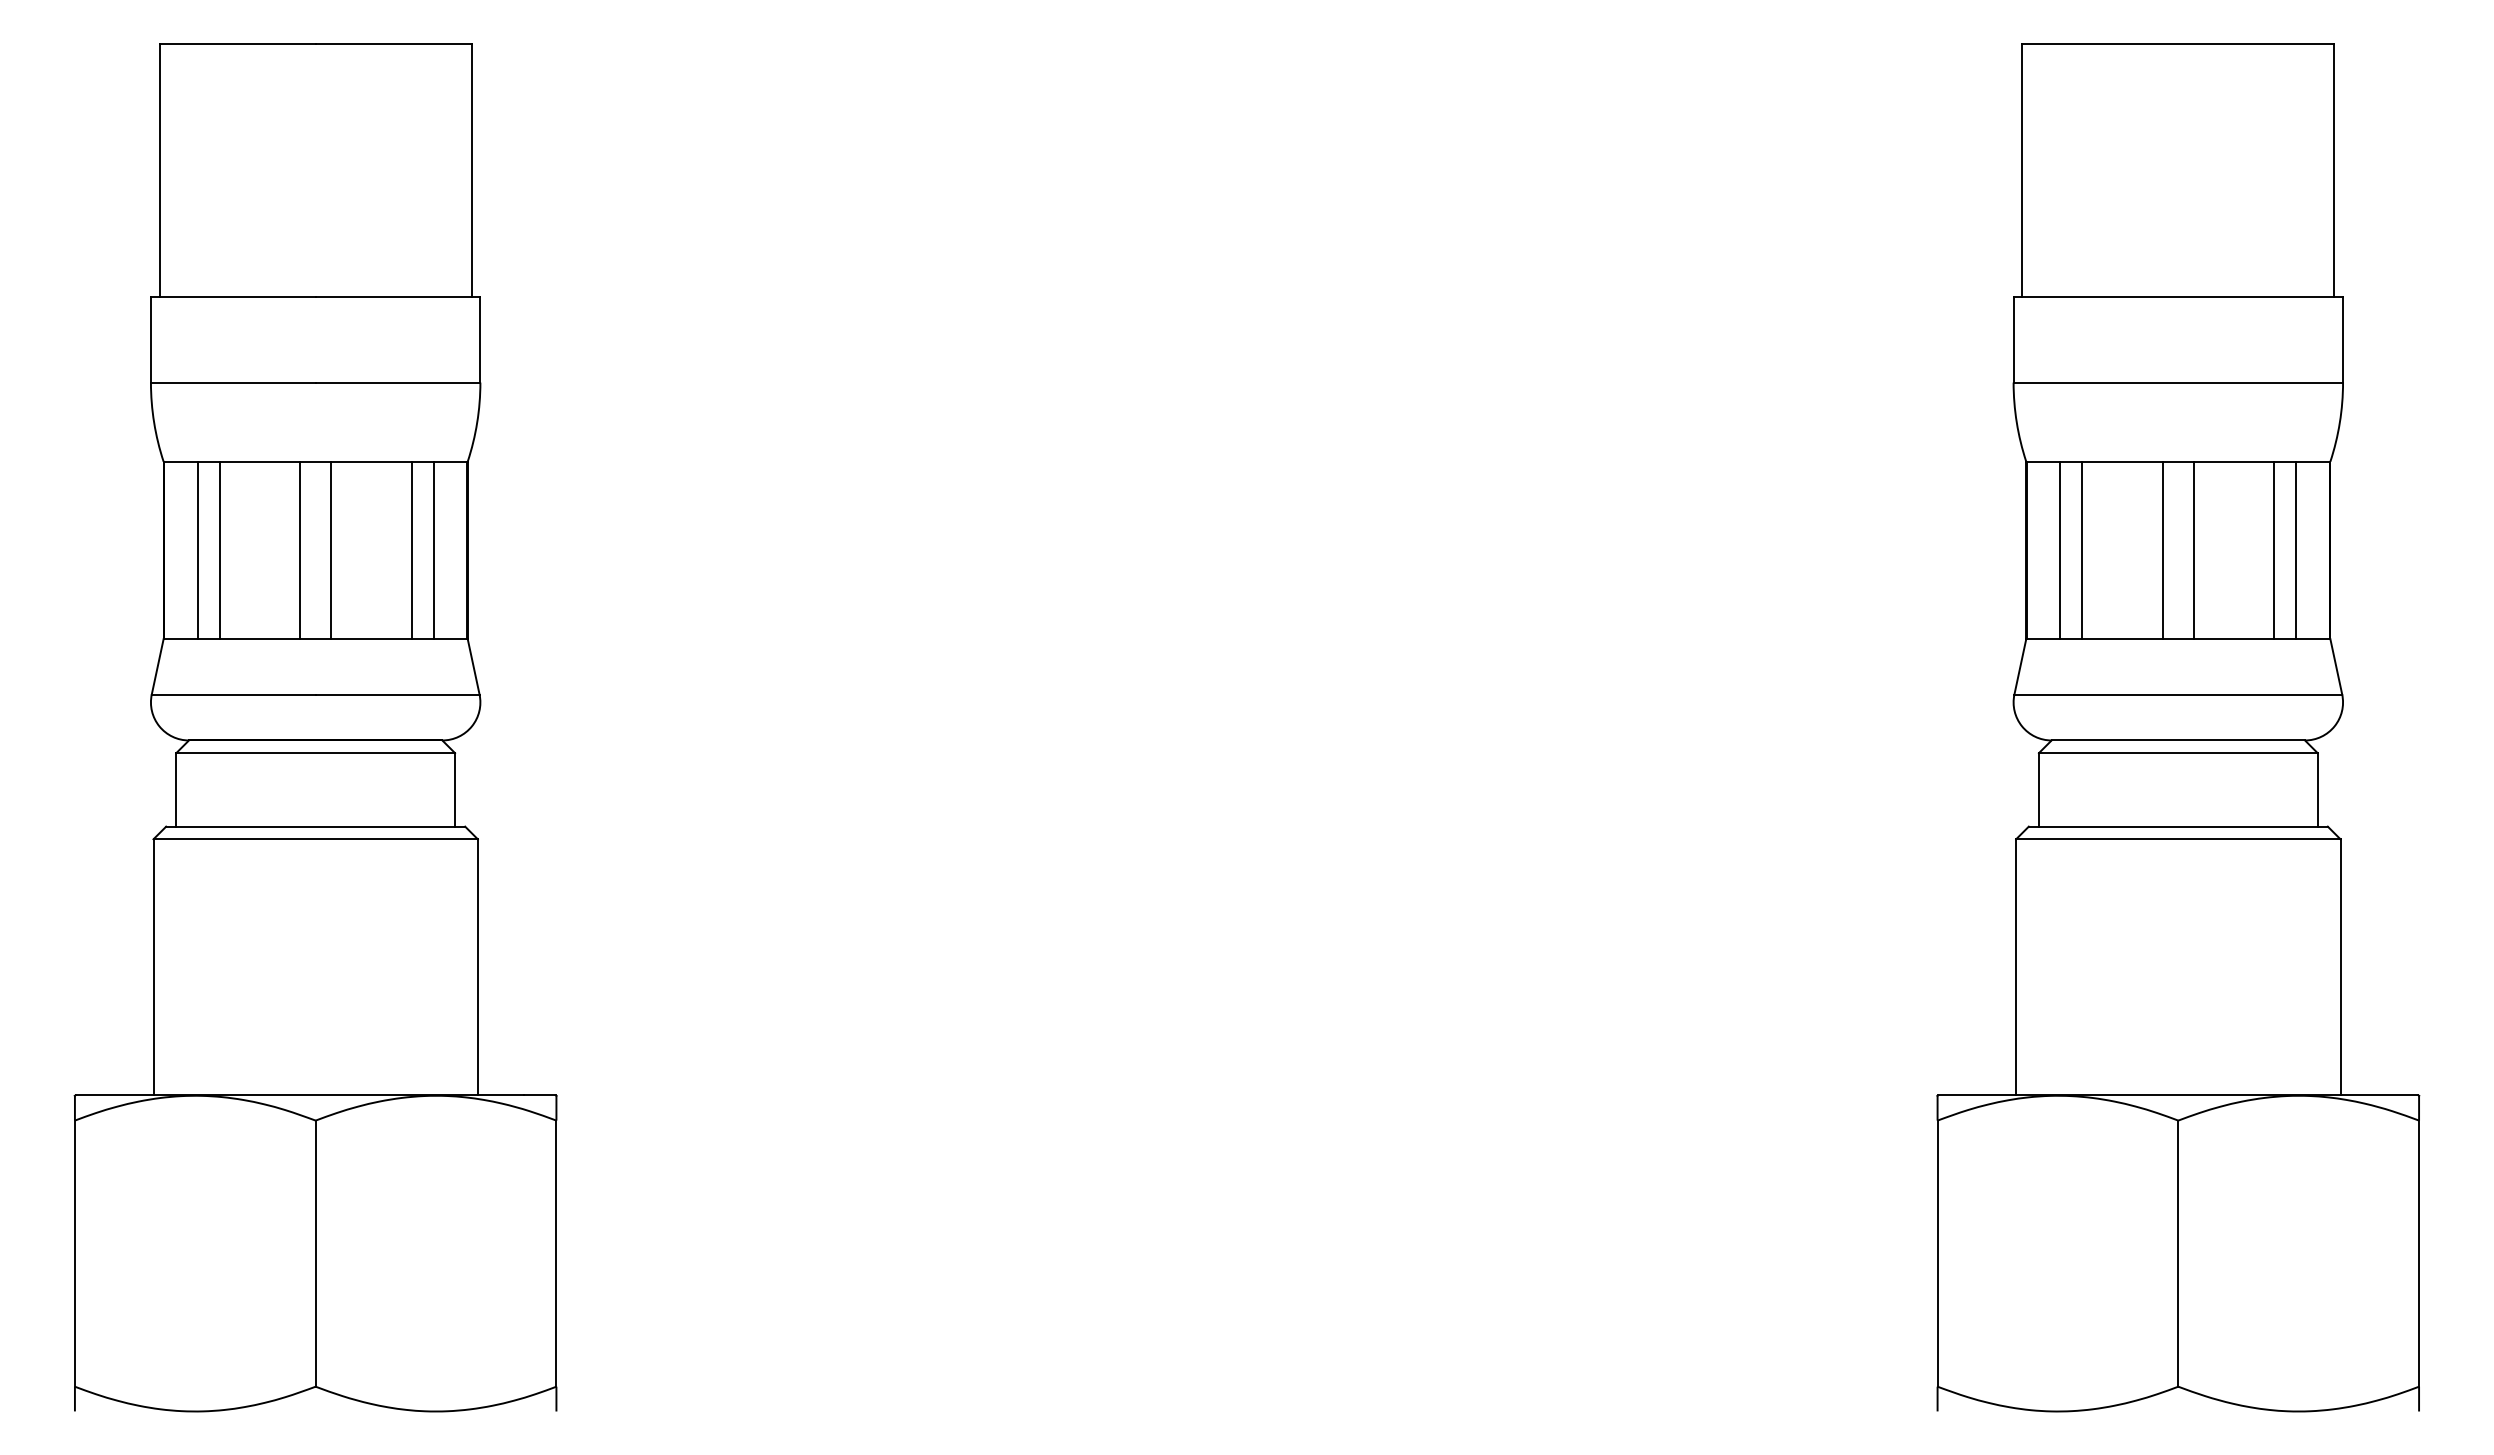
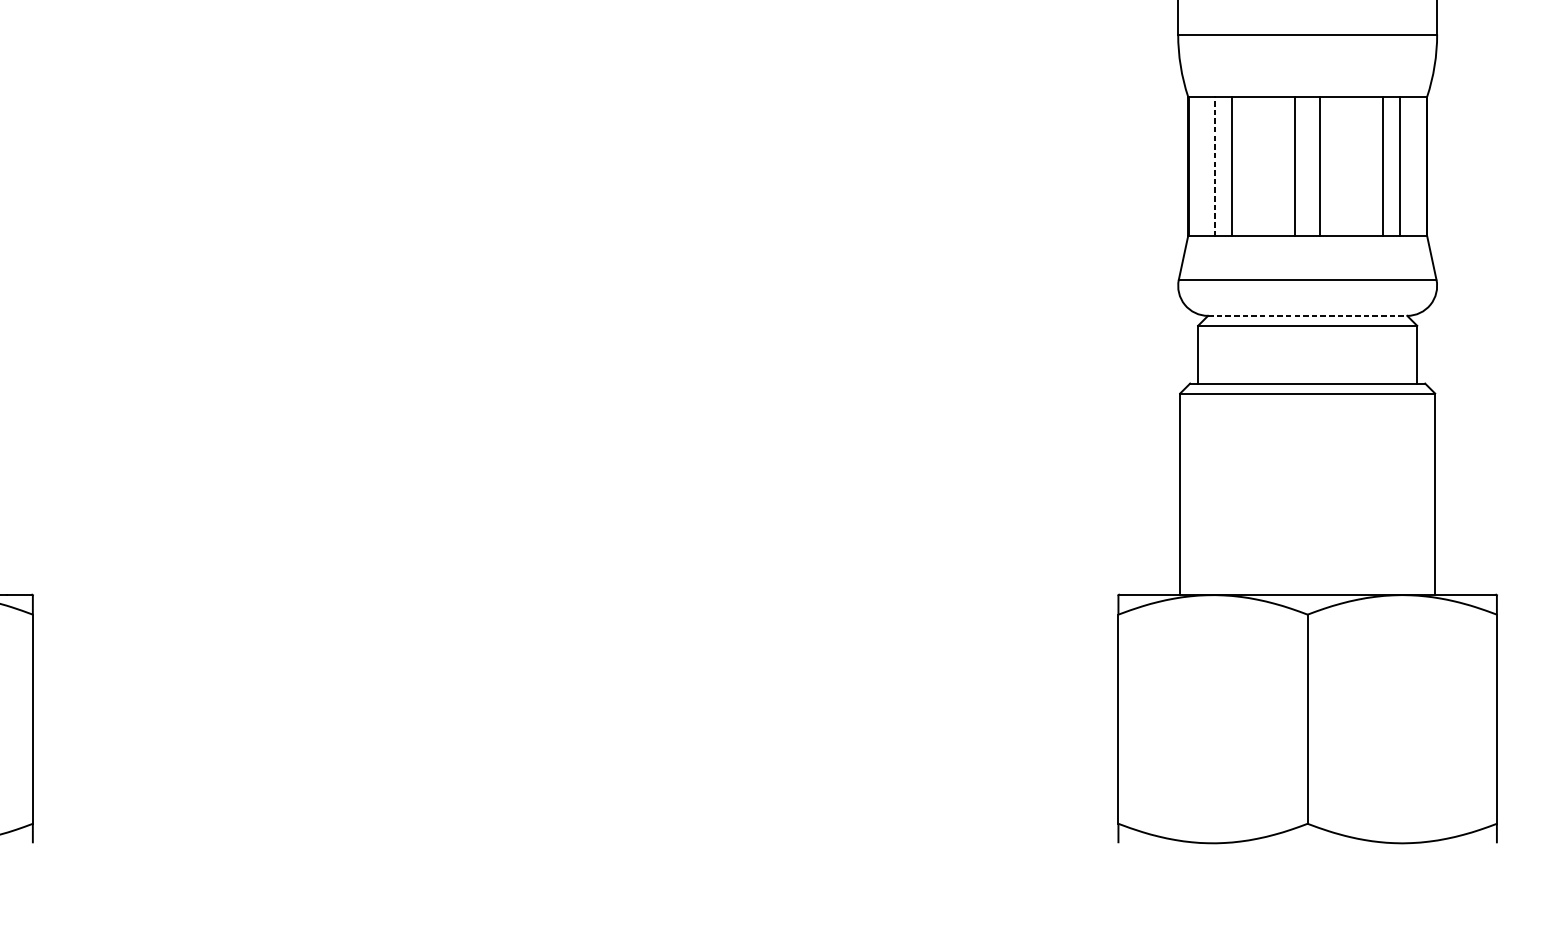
line: (2060, 550) -> (1215, 166), solid -> dashed
line: (2178, 740) -> (1307, 315), solid -> dashed

